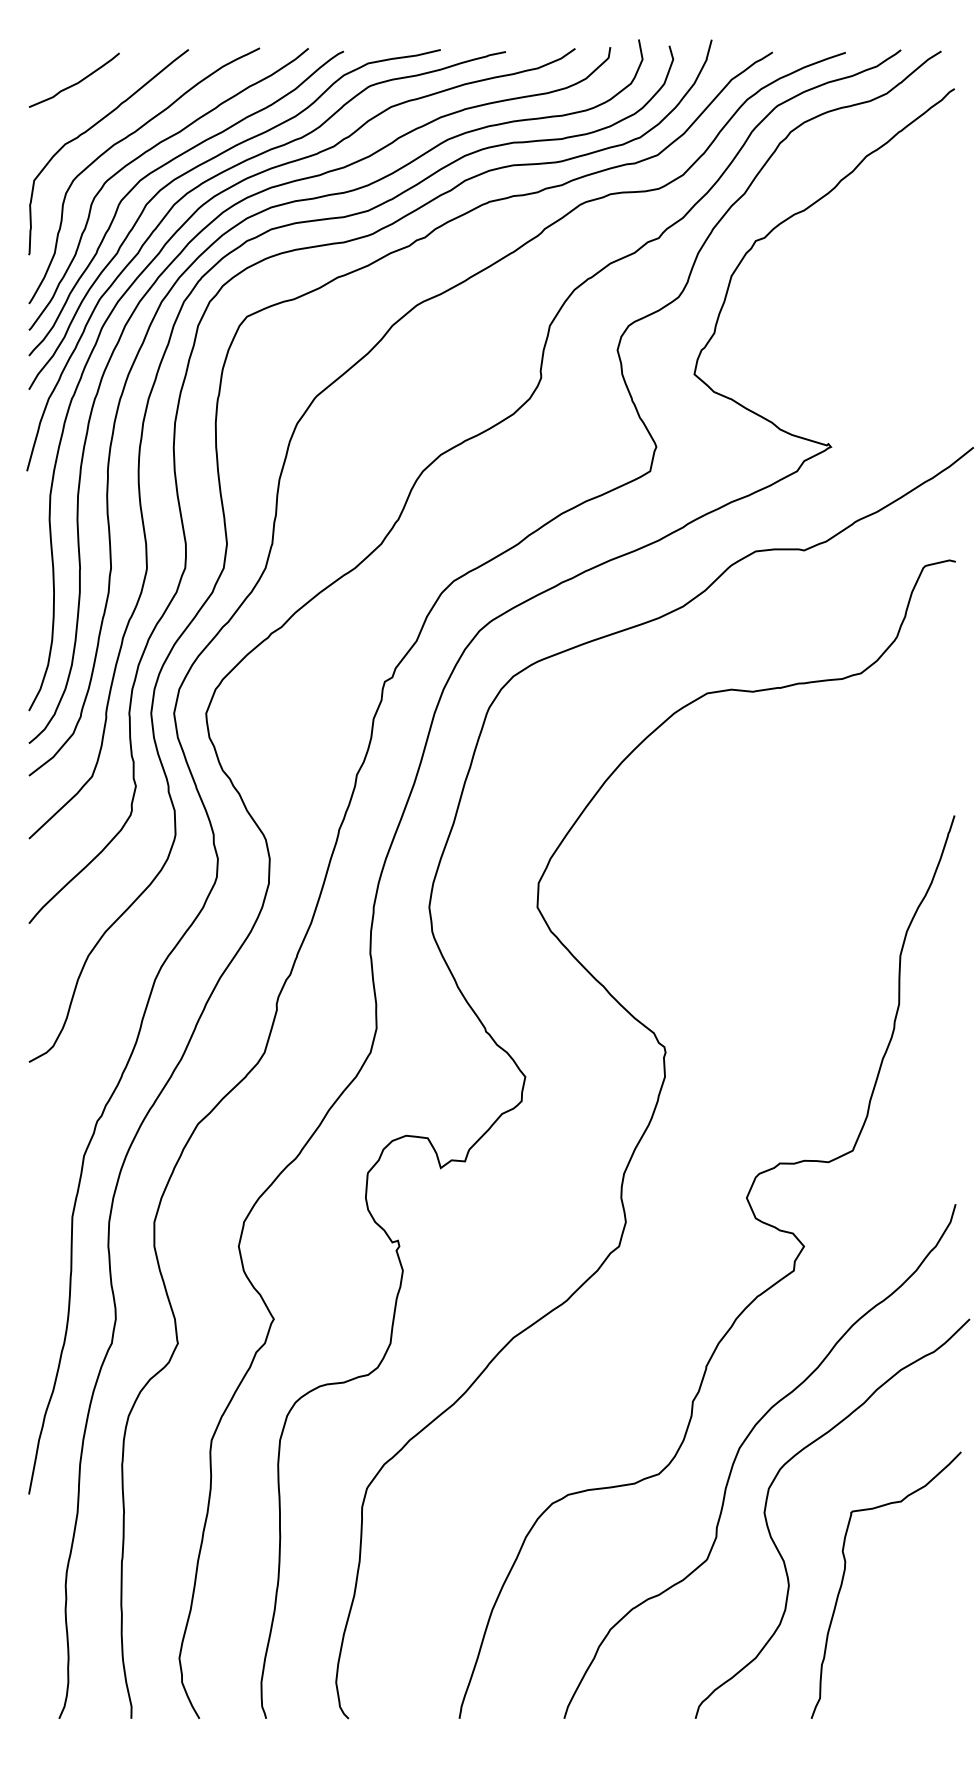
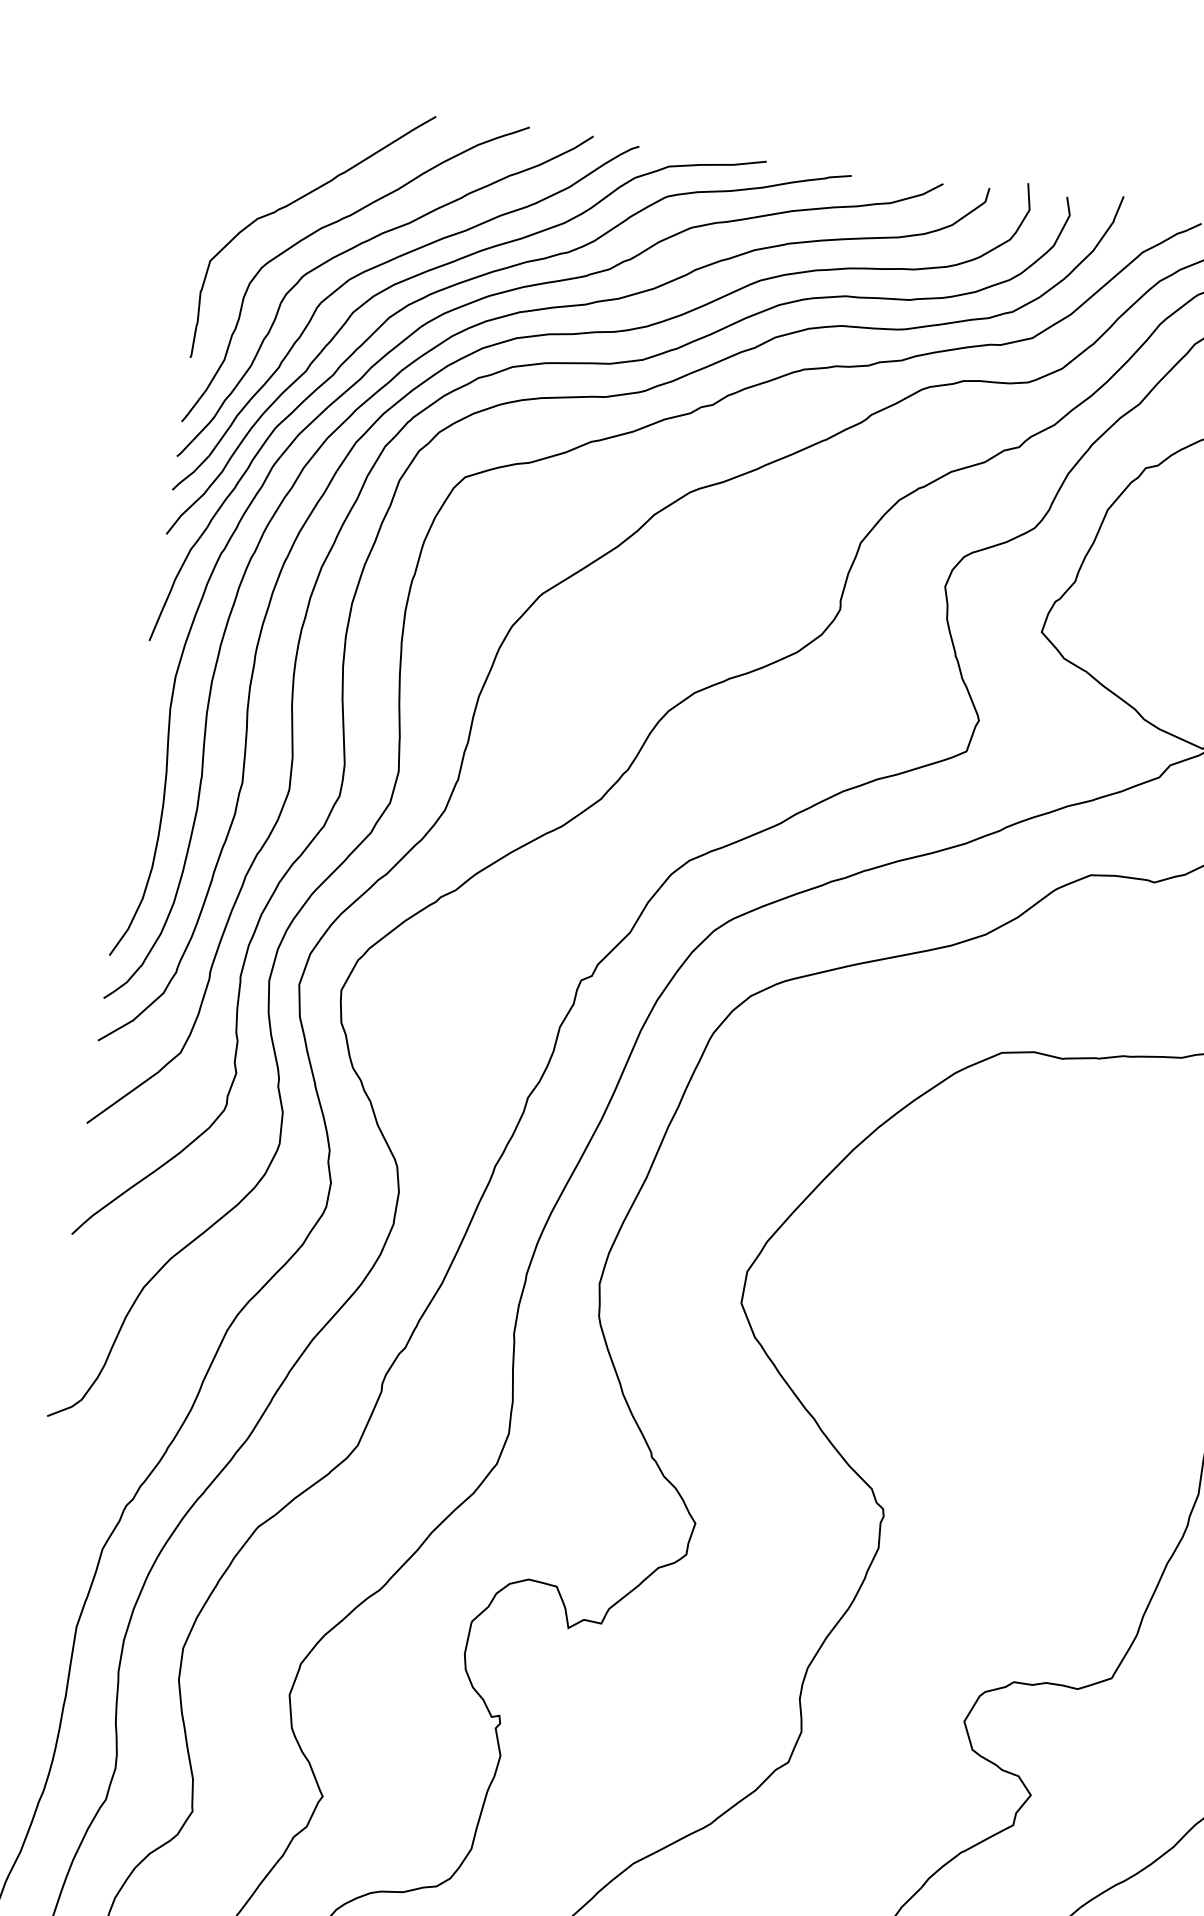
curve: (74, 83) -> (280, 140), removed

